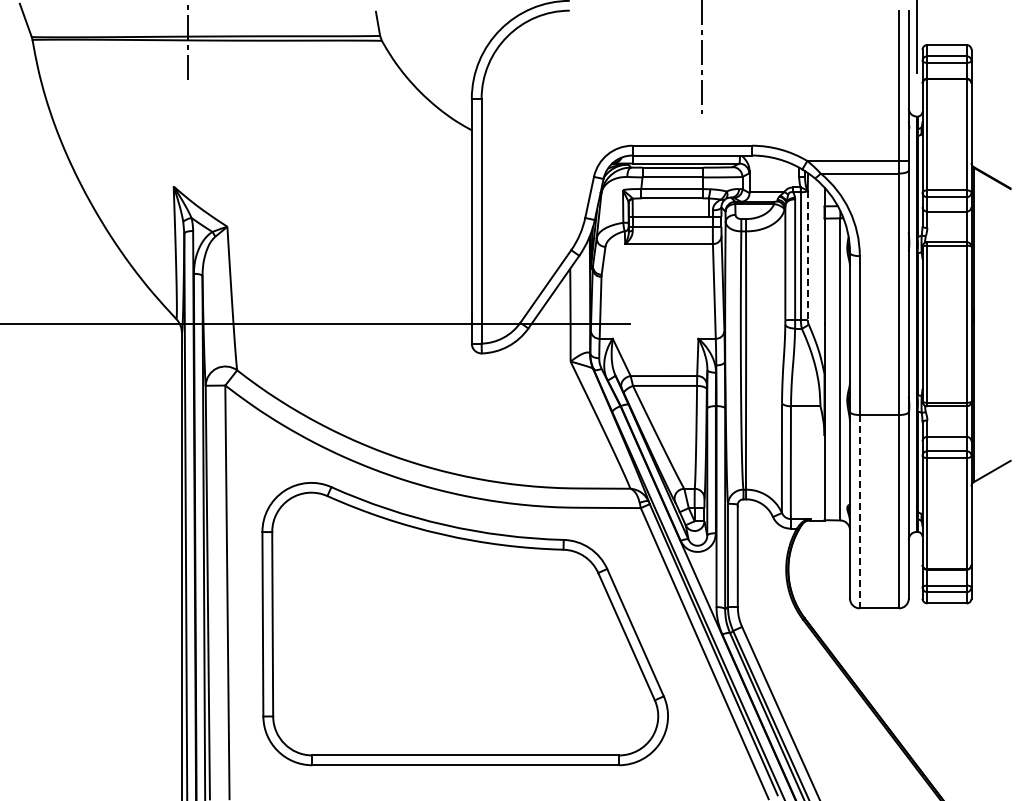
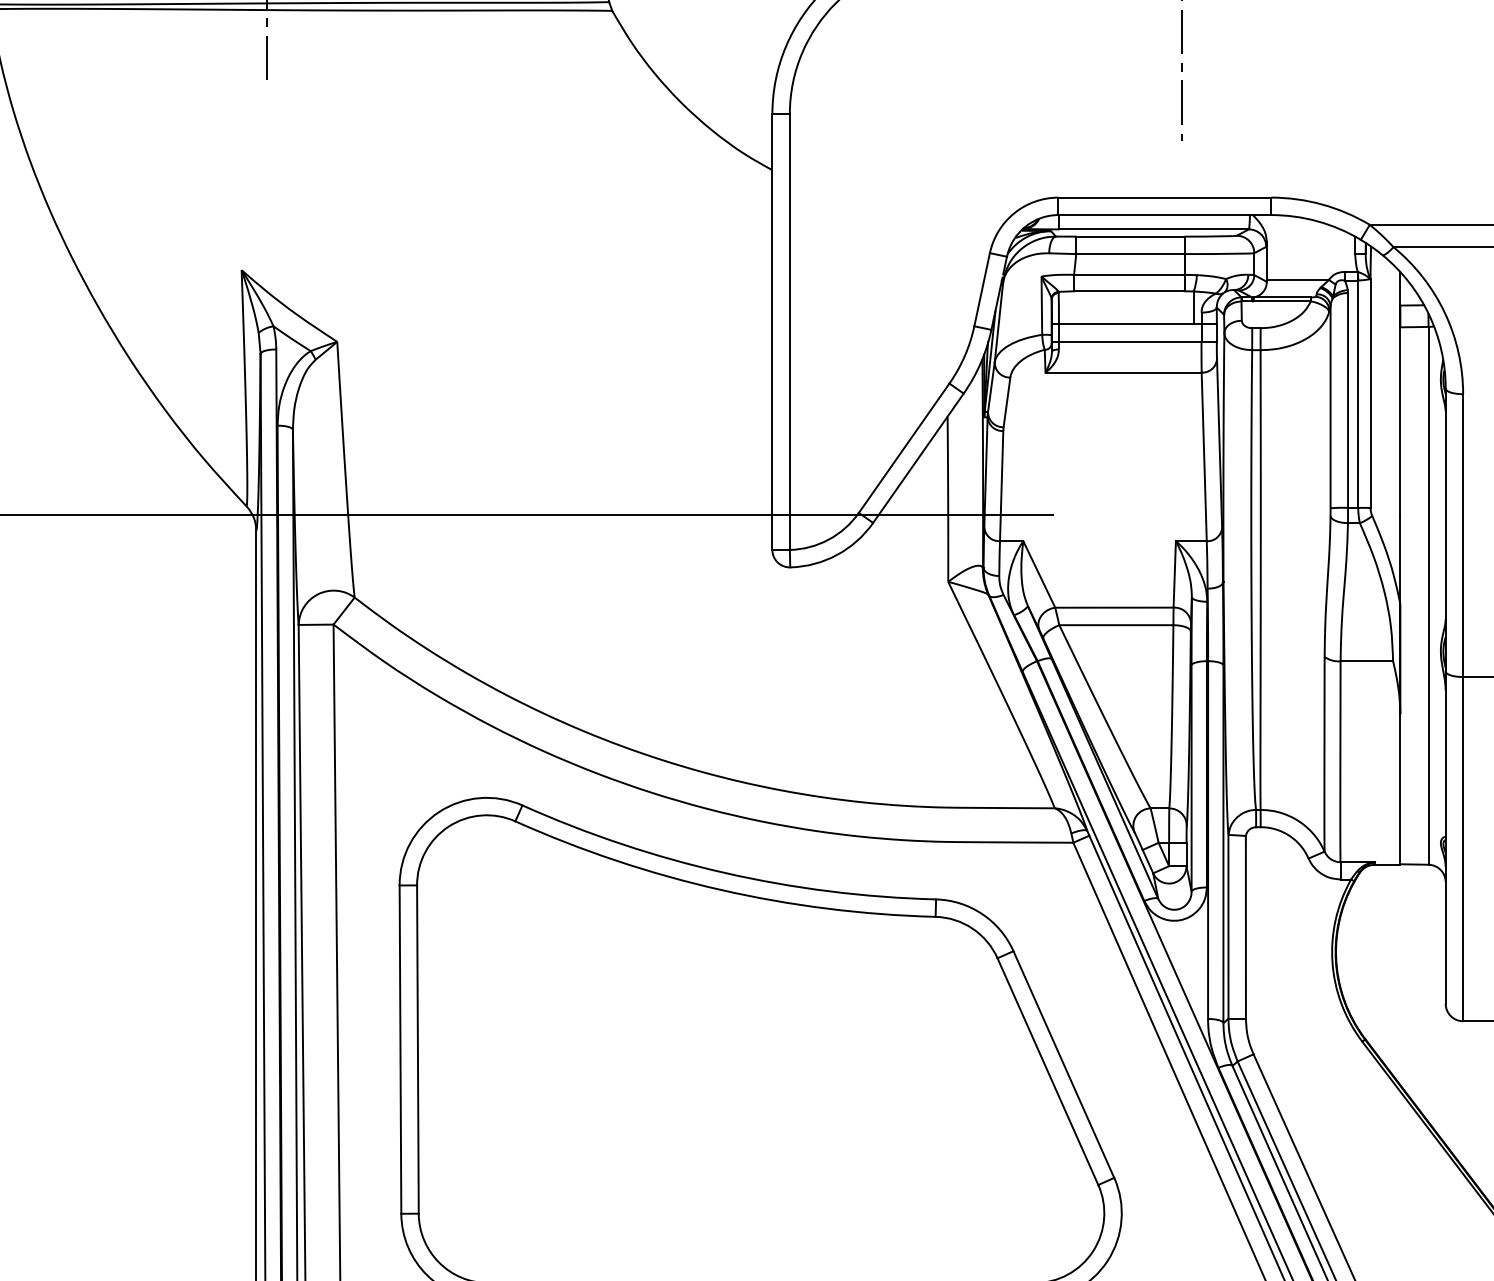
line: (807, 256) -> (1370, 394), dashed -> solid
line: (859, 511) -> (1462, 848), dashed -> solid

